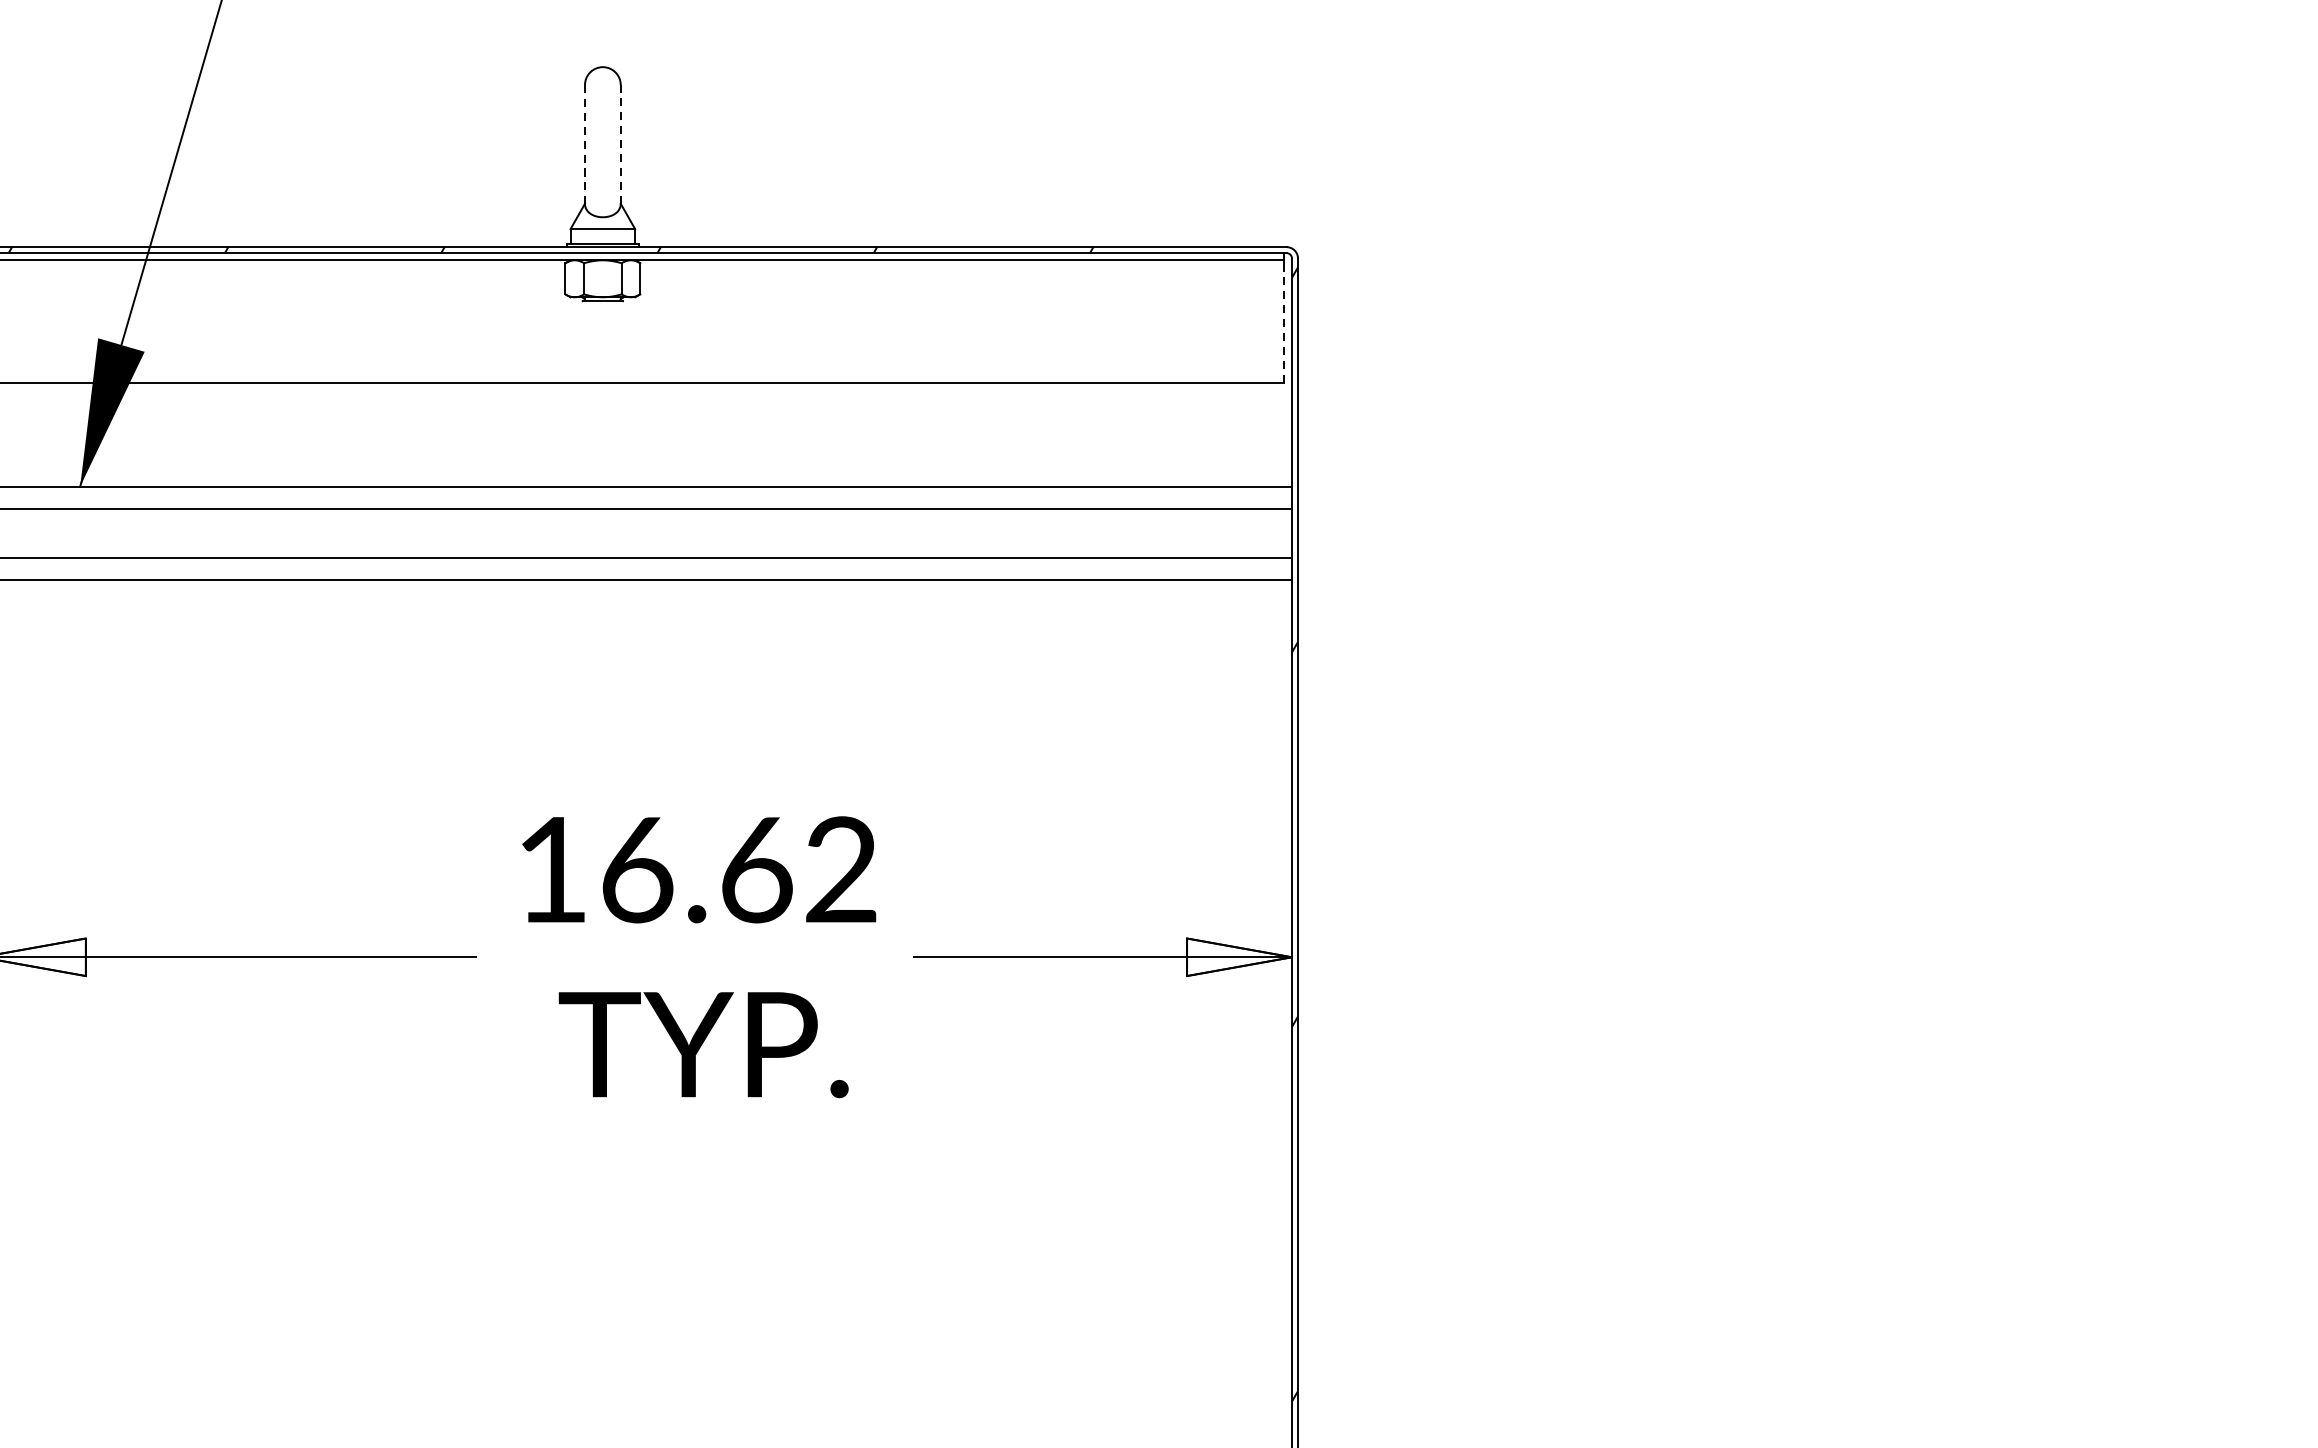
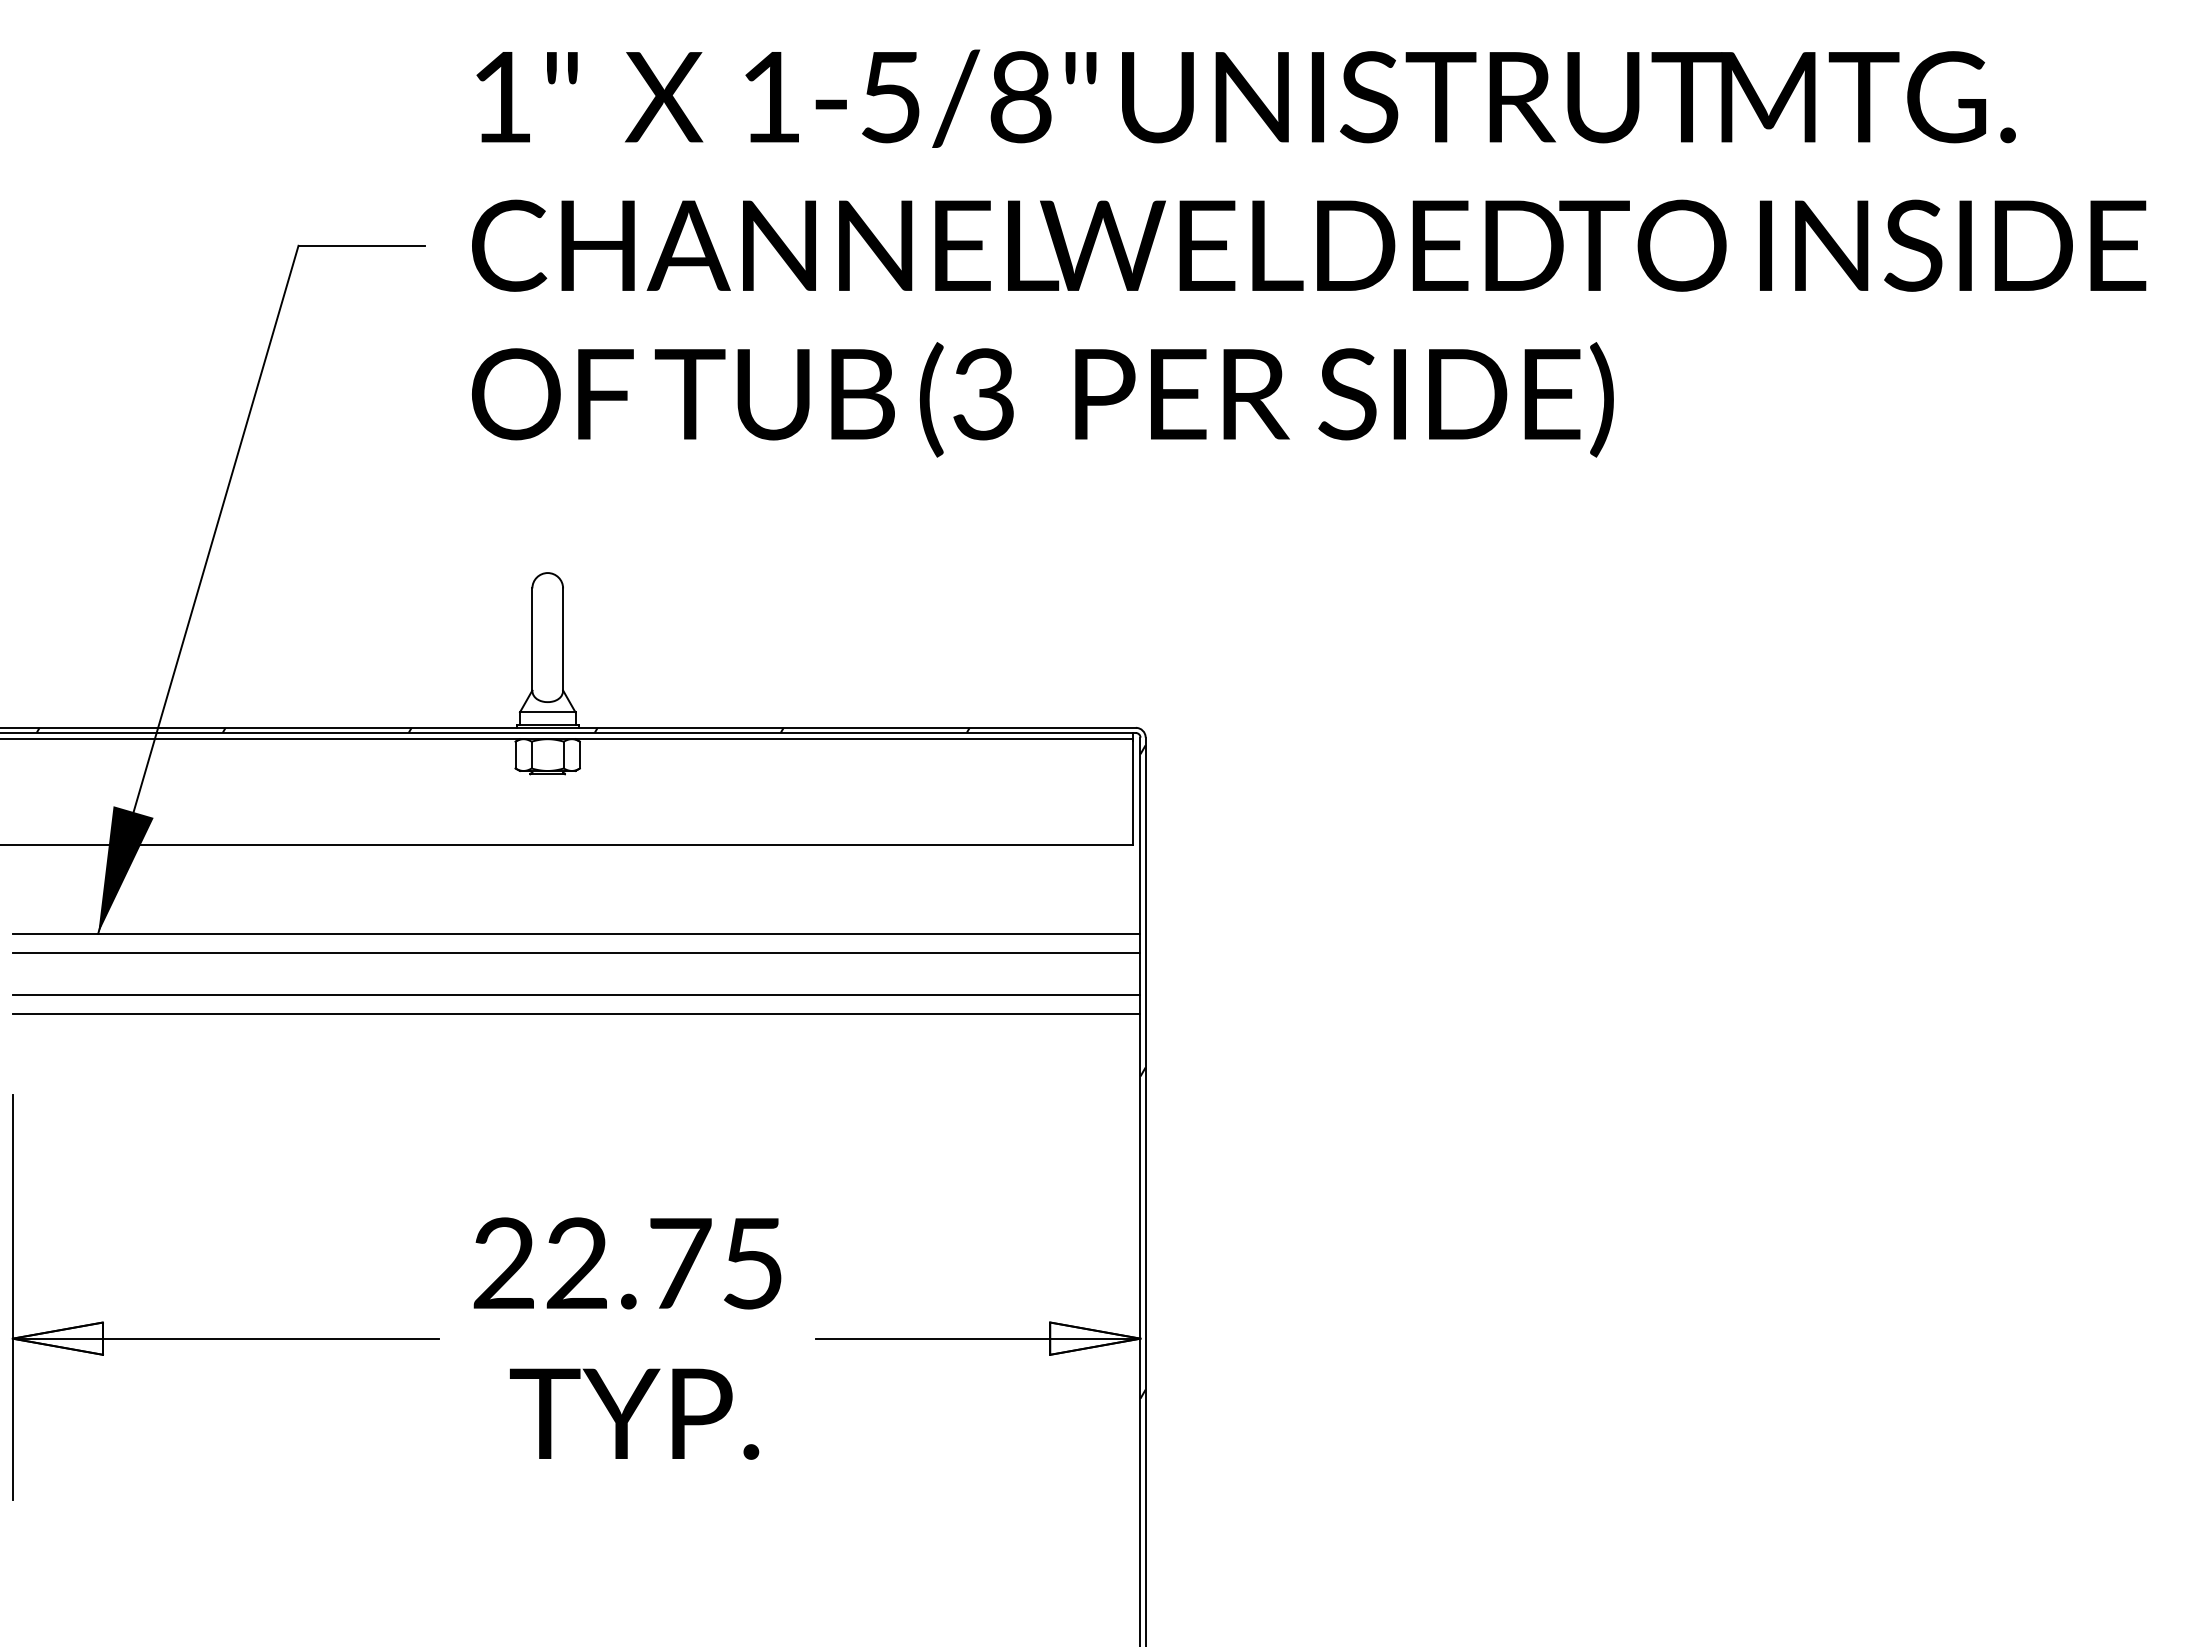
line: (621, 143) -> (563, 638), dashed -> solid
line: (585, 144) -> (532, 639), dashed -> solid
line: (1283, 322) -> (1133, 792), dashed -> solid
text: (695, 869) -> (627, 1263), 16.62 -> 22.75

